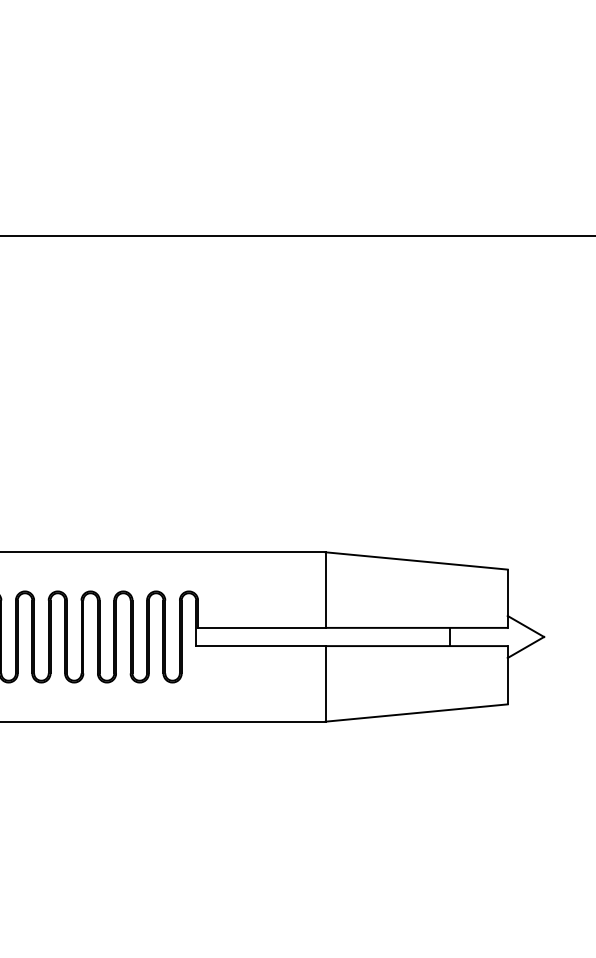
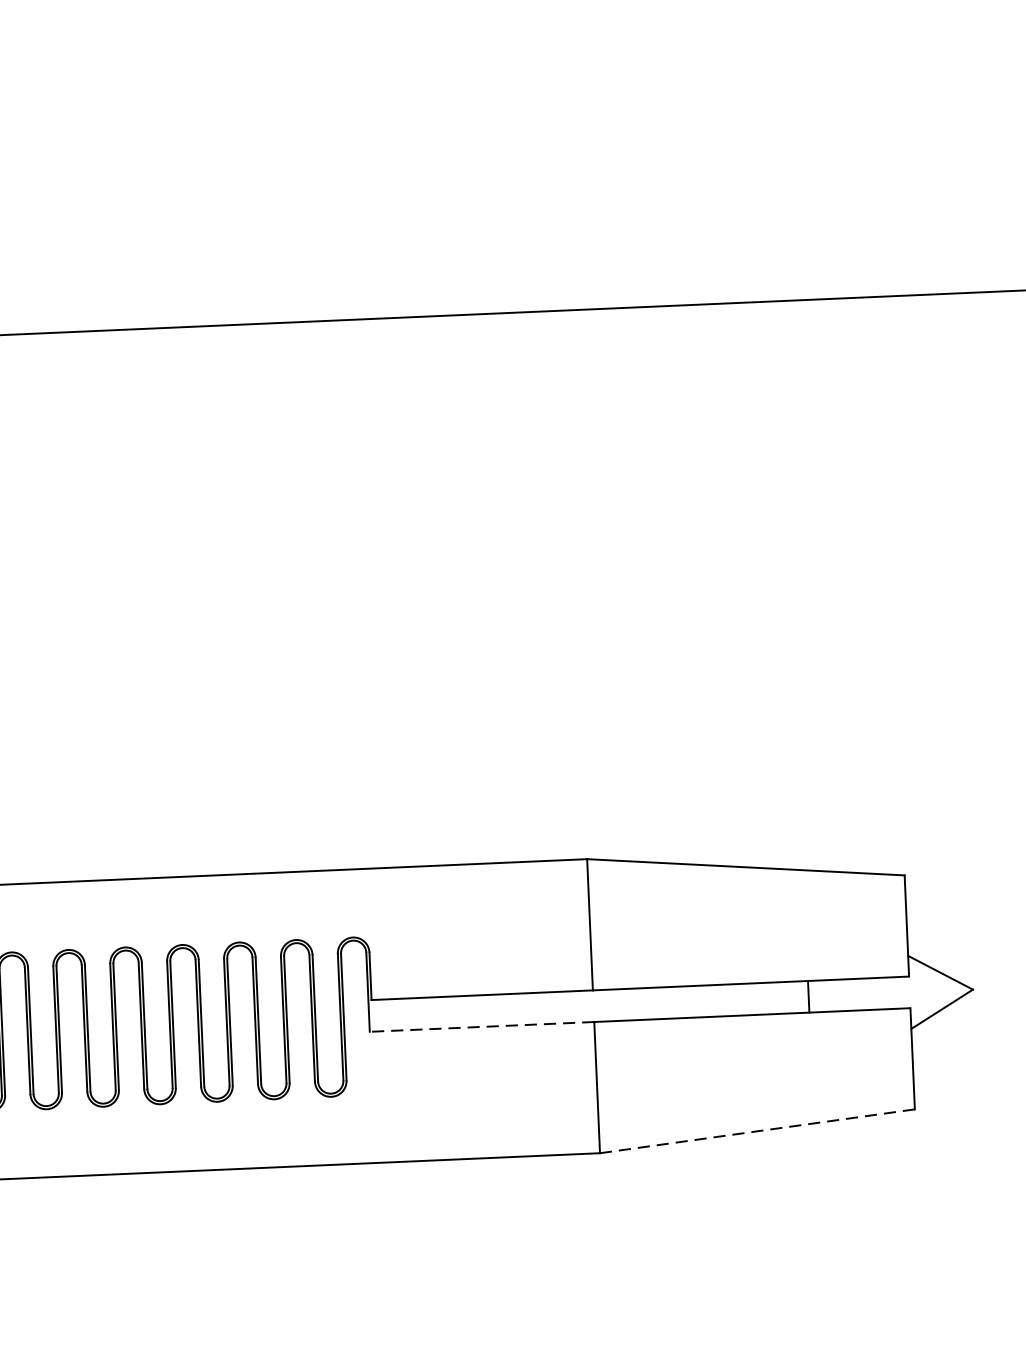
line: (260, 646) -> (481, 1027), solid -> dashed
line: (416, 713) -> (757, 1132), solid -> dashed

